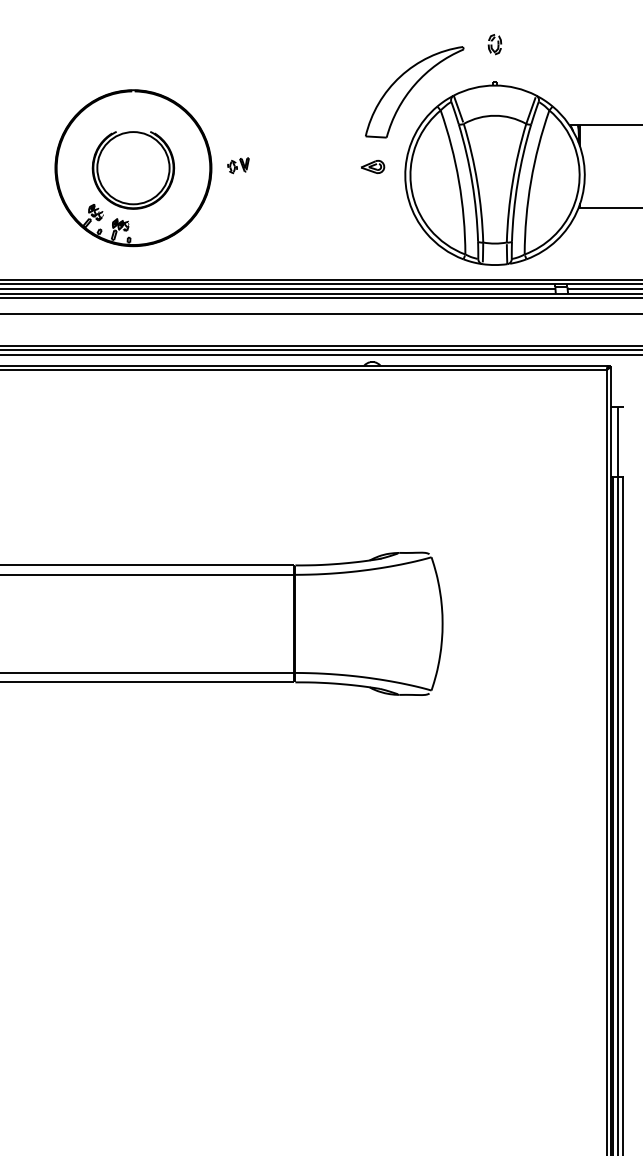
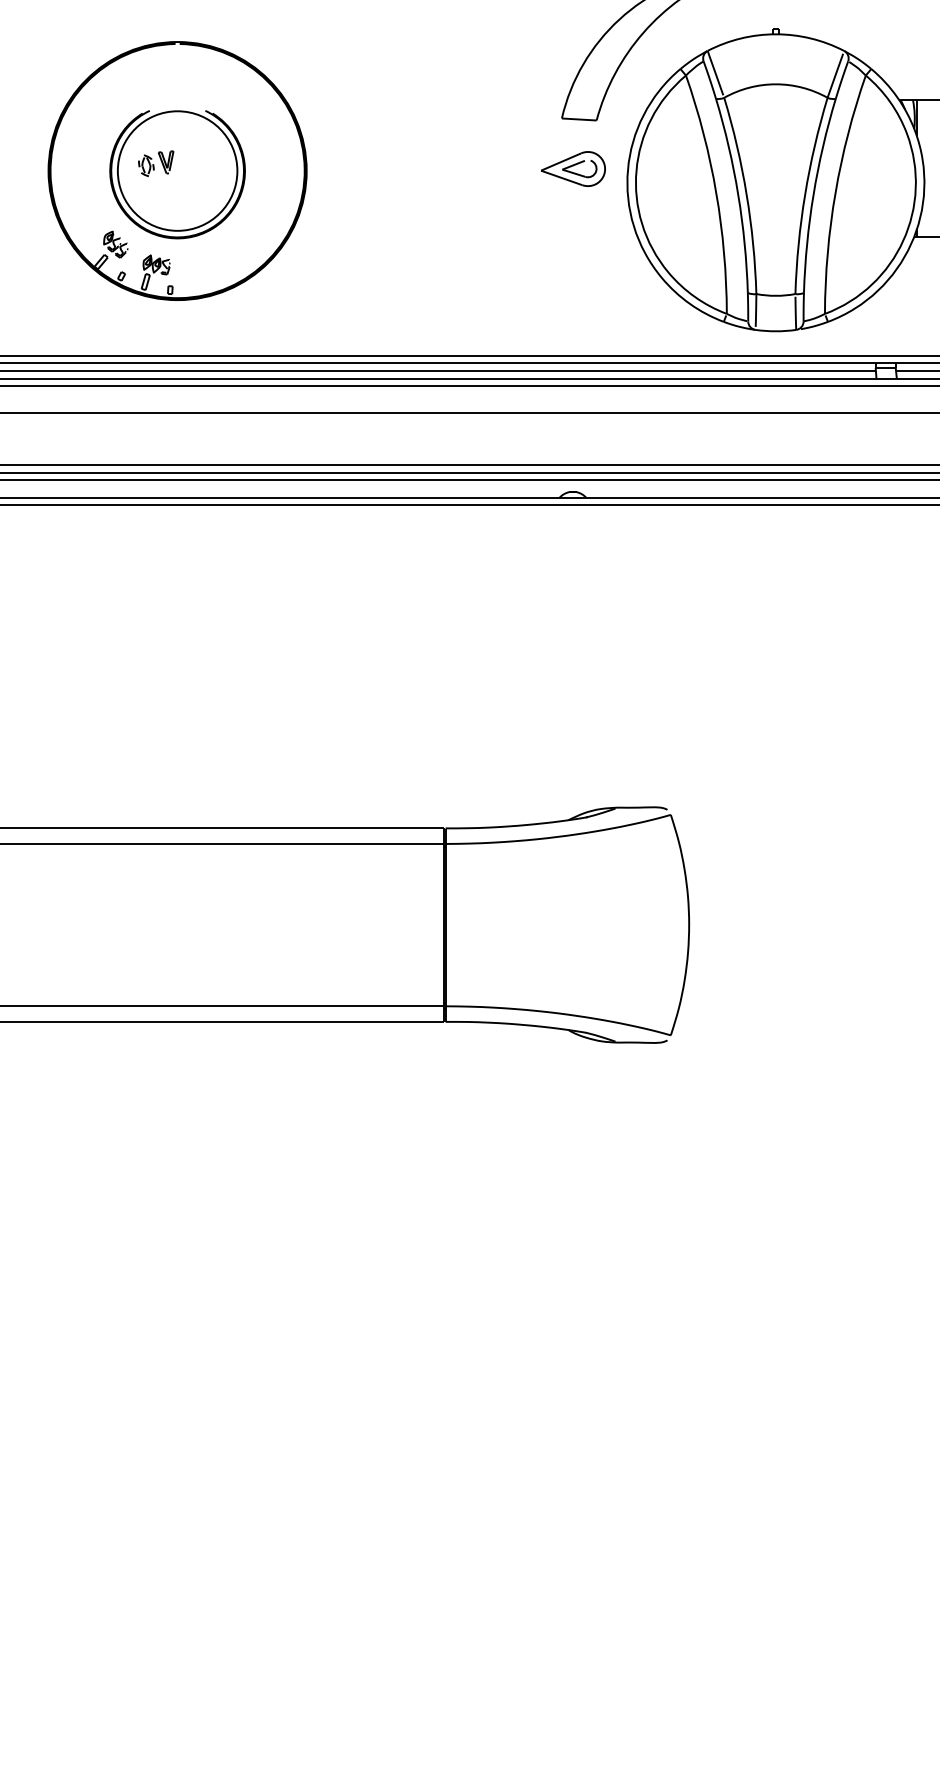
part: (238, 165) -> (156, 163), moved
part: (372, 166) -> (573, 168), size x1.67

